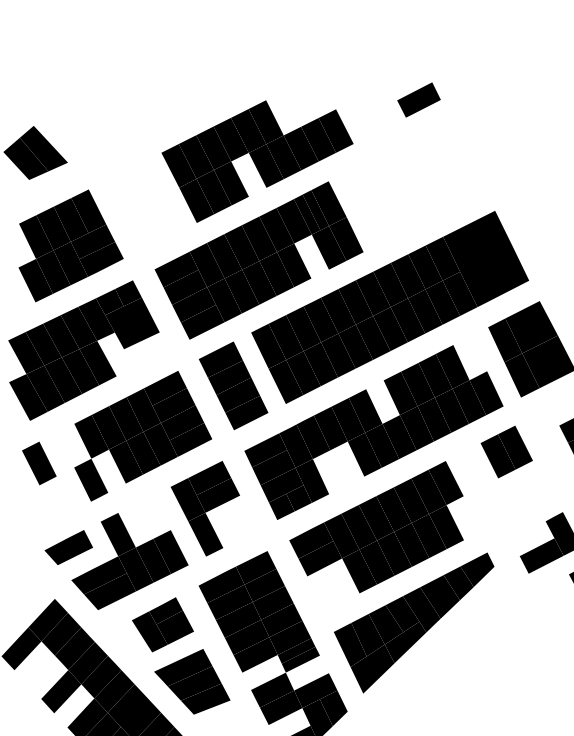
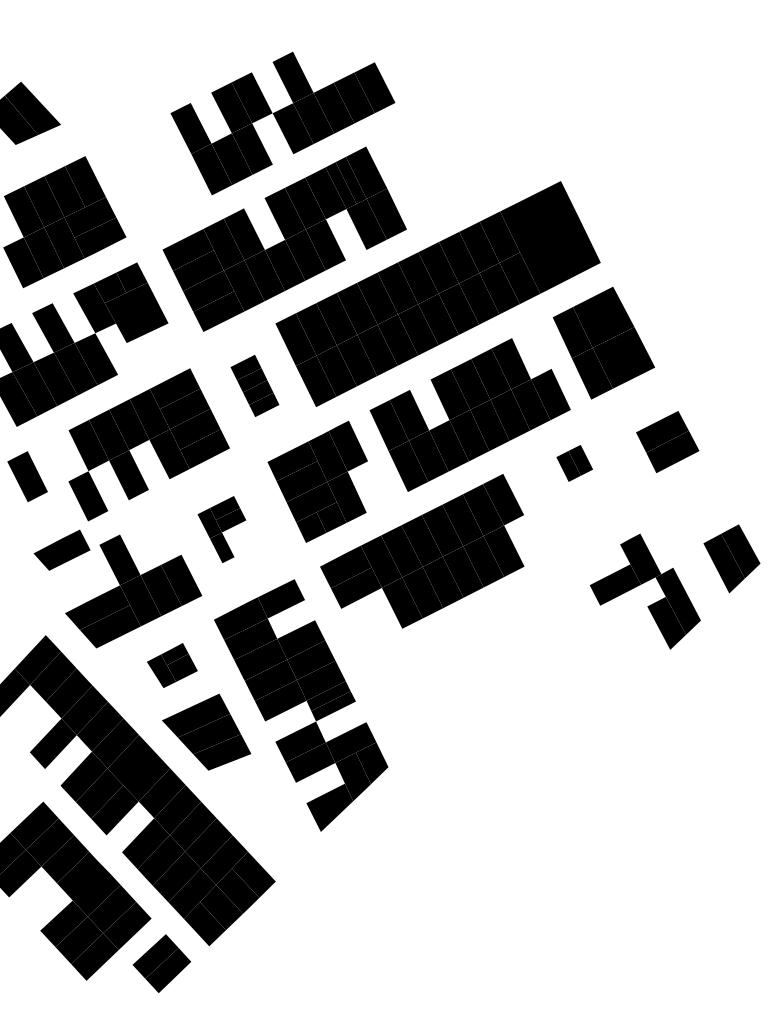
part: (418, 100) -> (471, 51), removed
fill: (248, 130) -> (272, 87), removed
fill: (195, 156) -> (210, 117), removed
fill: (241, 247) -> (264, 224), removed
fill: (78, 327) -> (73, 317), removed
fill: (43, 344) -> (32, 337), removed
part: (233, 385) -> (254, 385), size x0.6
fill: (330, 428) -> (368, 435), removed
part: (506, 452) -> (574, 463), size x0.6
fill: (143, 453) -> (149, 464), removed
part: (205, 508) -> (221, 529), size x0.6
part: (68, 547) -> (61, 549), moved
fill: (264, 585) -> (291, 619), removed
part: (413, 623) -> (465, 663), removed
part: (163, 624) -> (172, 665), size x0.7

